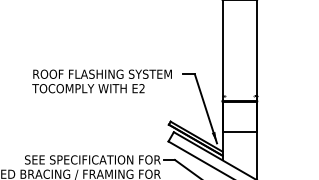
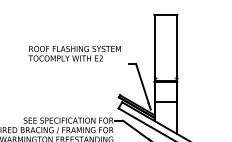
text: (101, 81) -> (74, 53), moved

